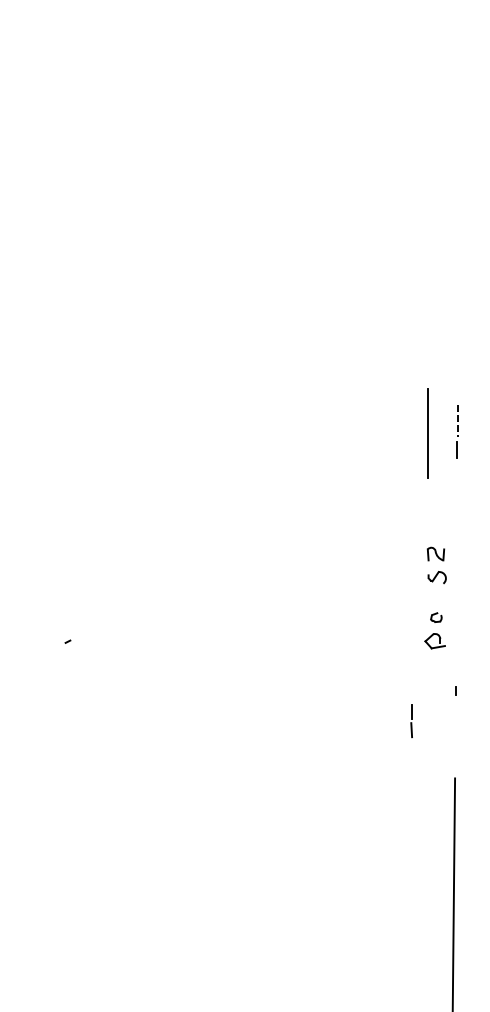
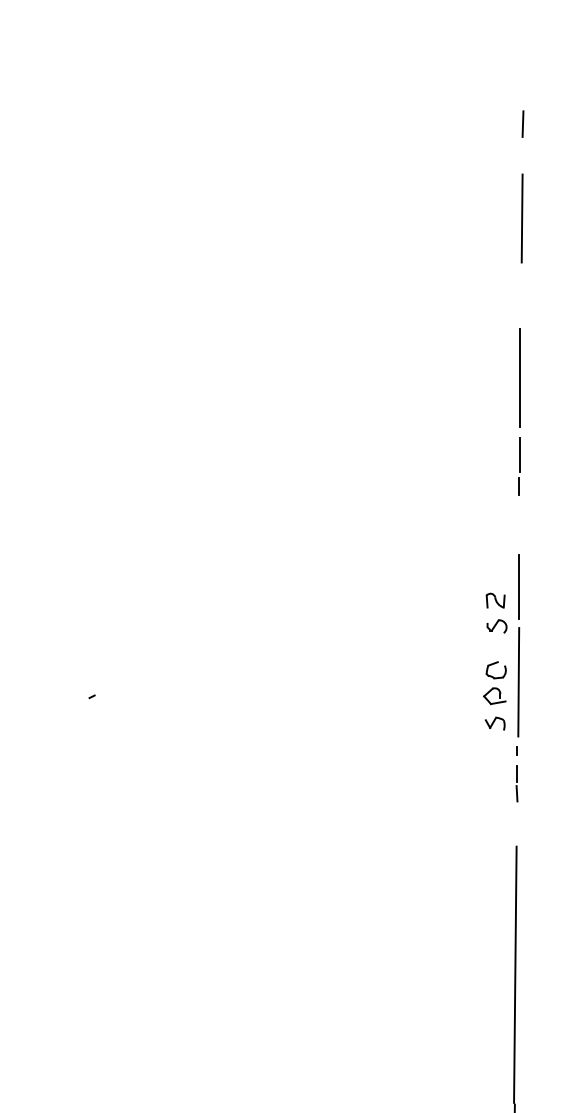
line: (460, 118) -> (522, 123), added
line: (459, 205) -> (521, 218), added
line: (458, 421) -> (520, 455), dashed -> solid
line: (427, 432) -> (519, 377), moved
line: (457, 541) -> (519, 586), added
part: (435, 617) -> (495, 670), size x1.67
line: (456, 628) -> (518, 682), added
part: (434, 666) -> (494, 723), added
part: (411, 720) -> (516, 783), moved

